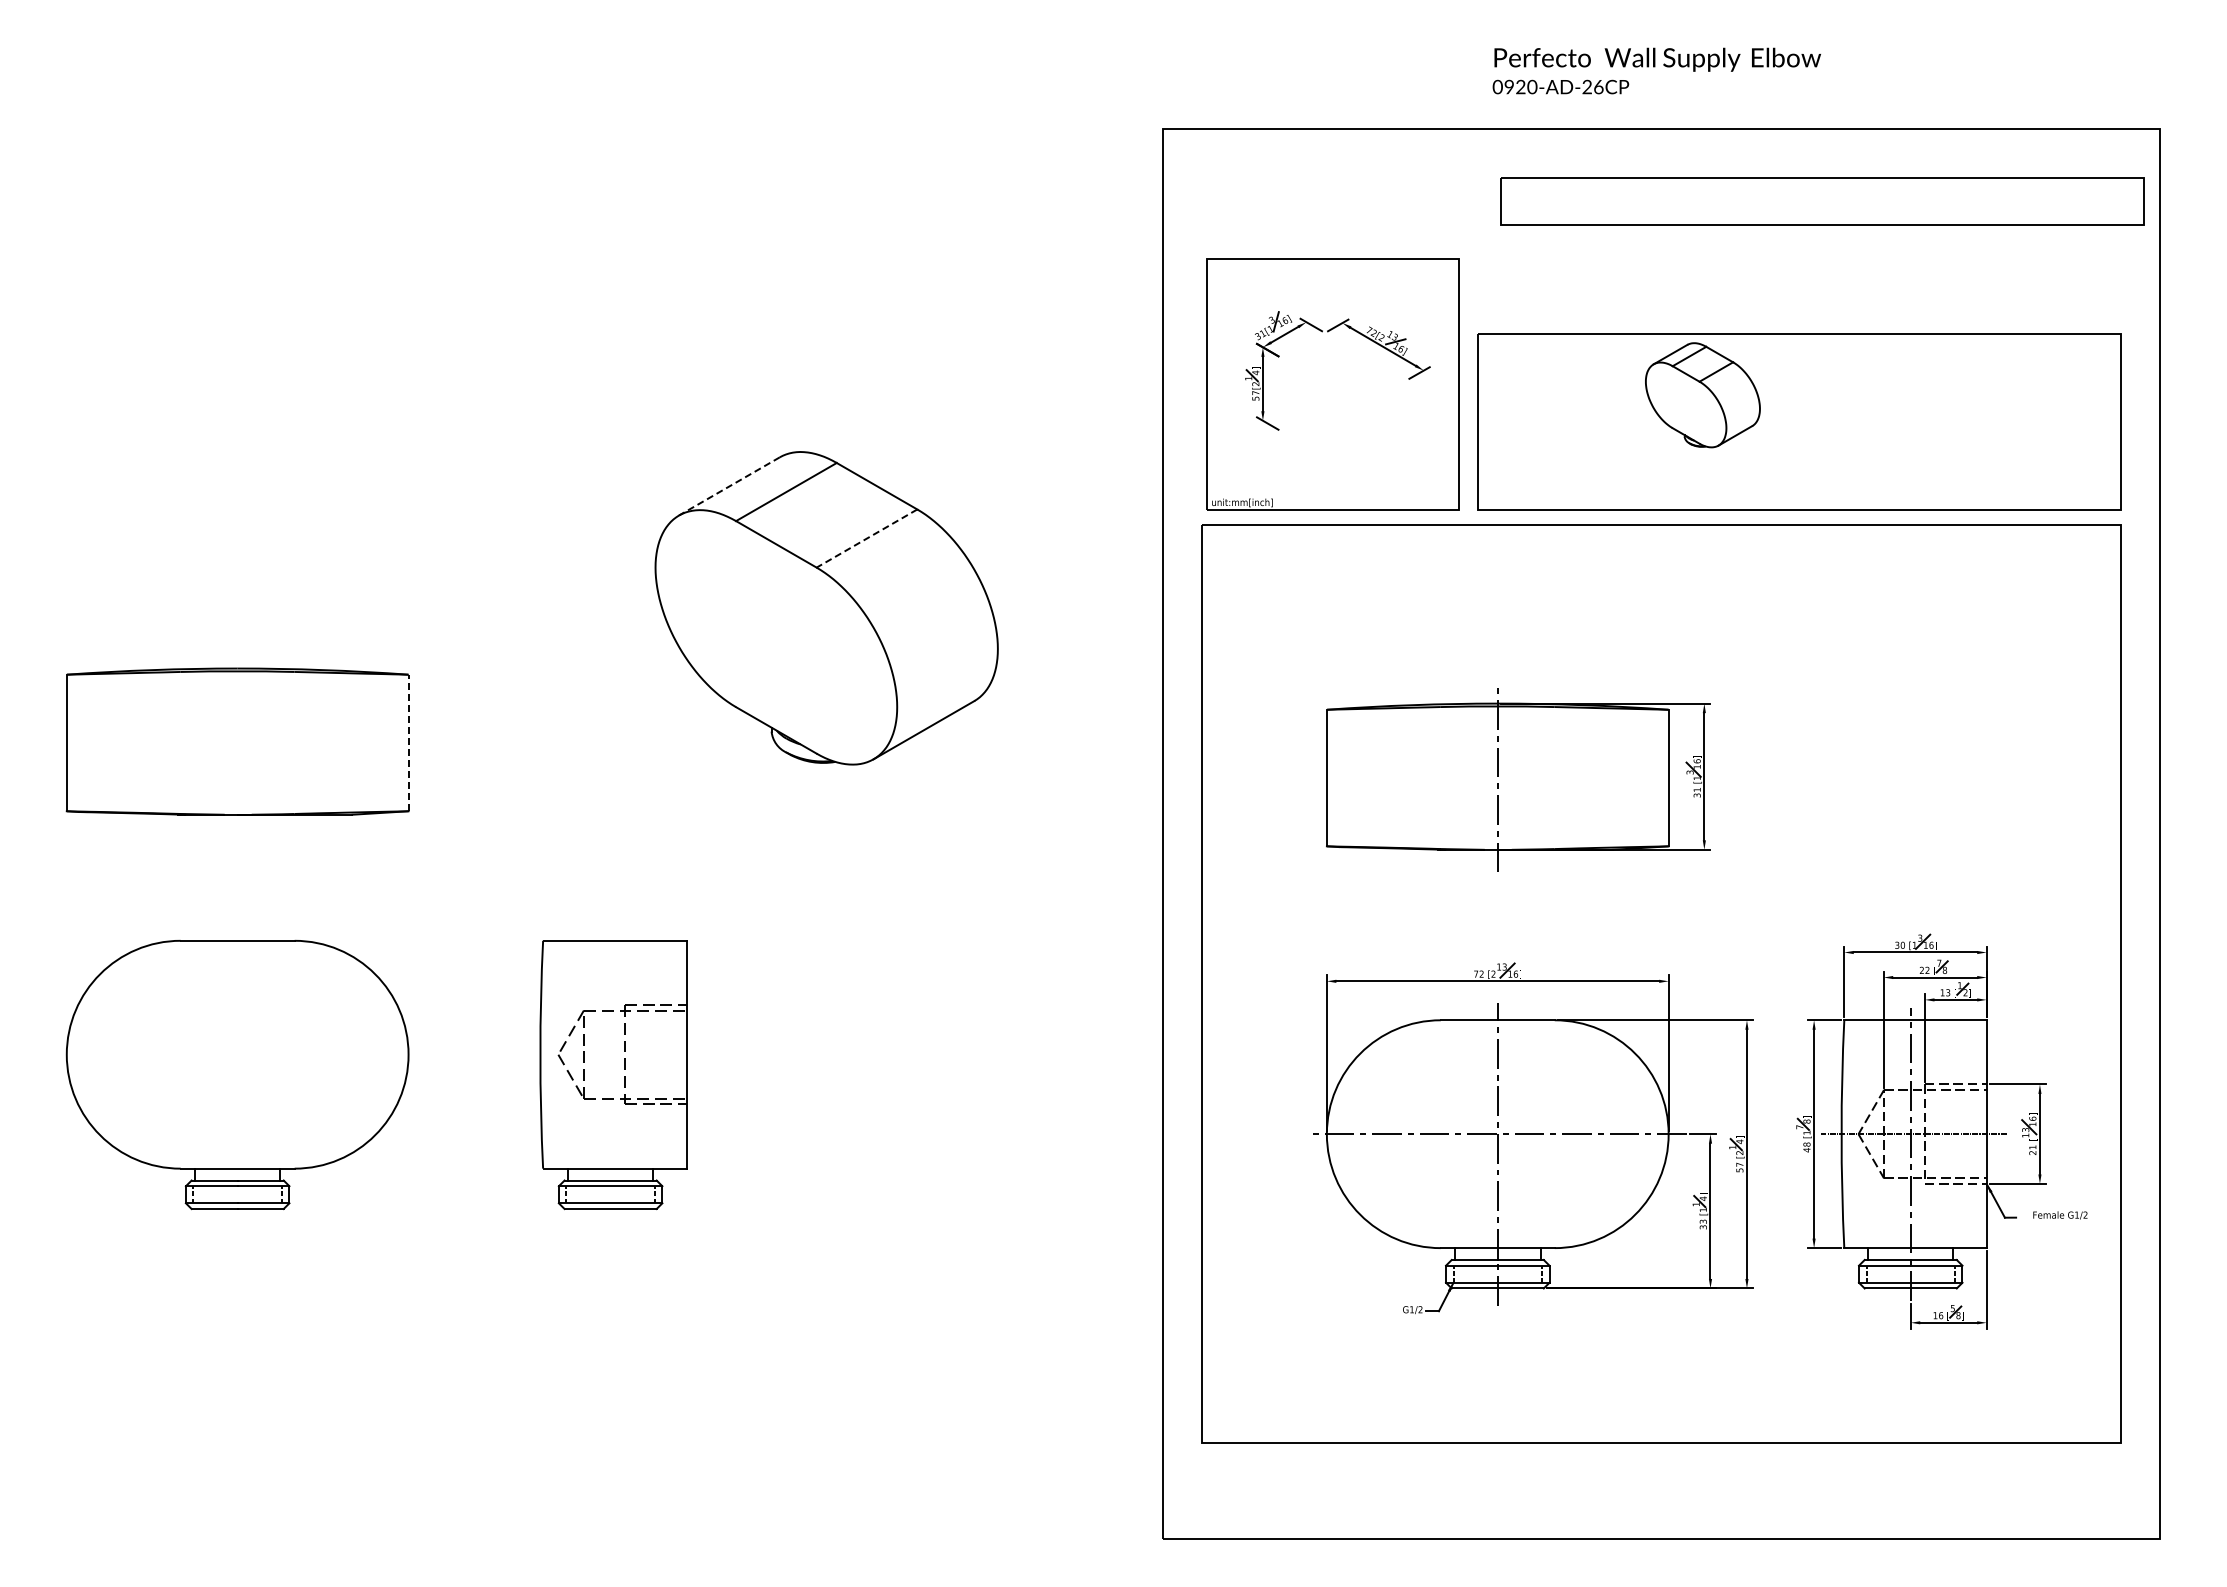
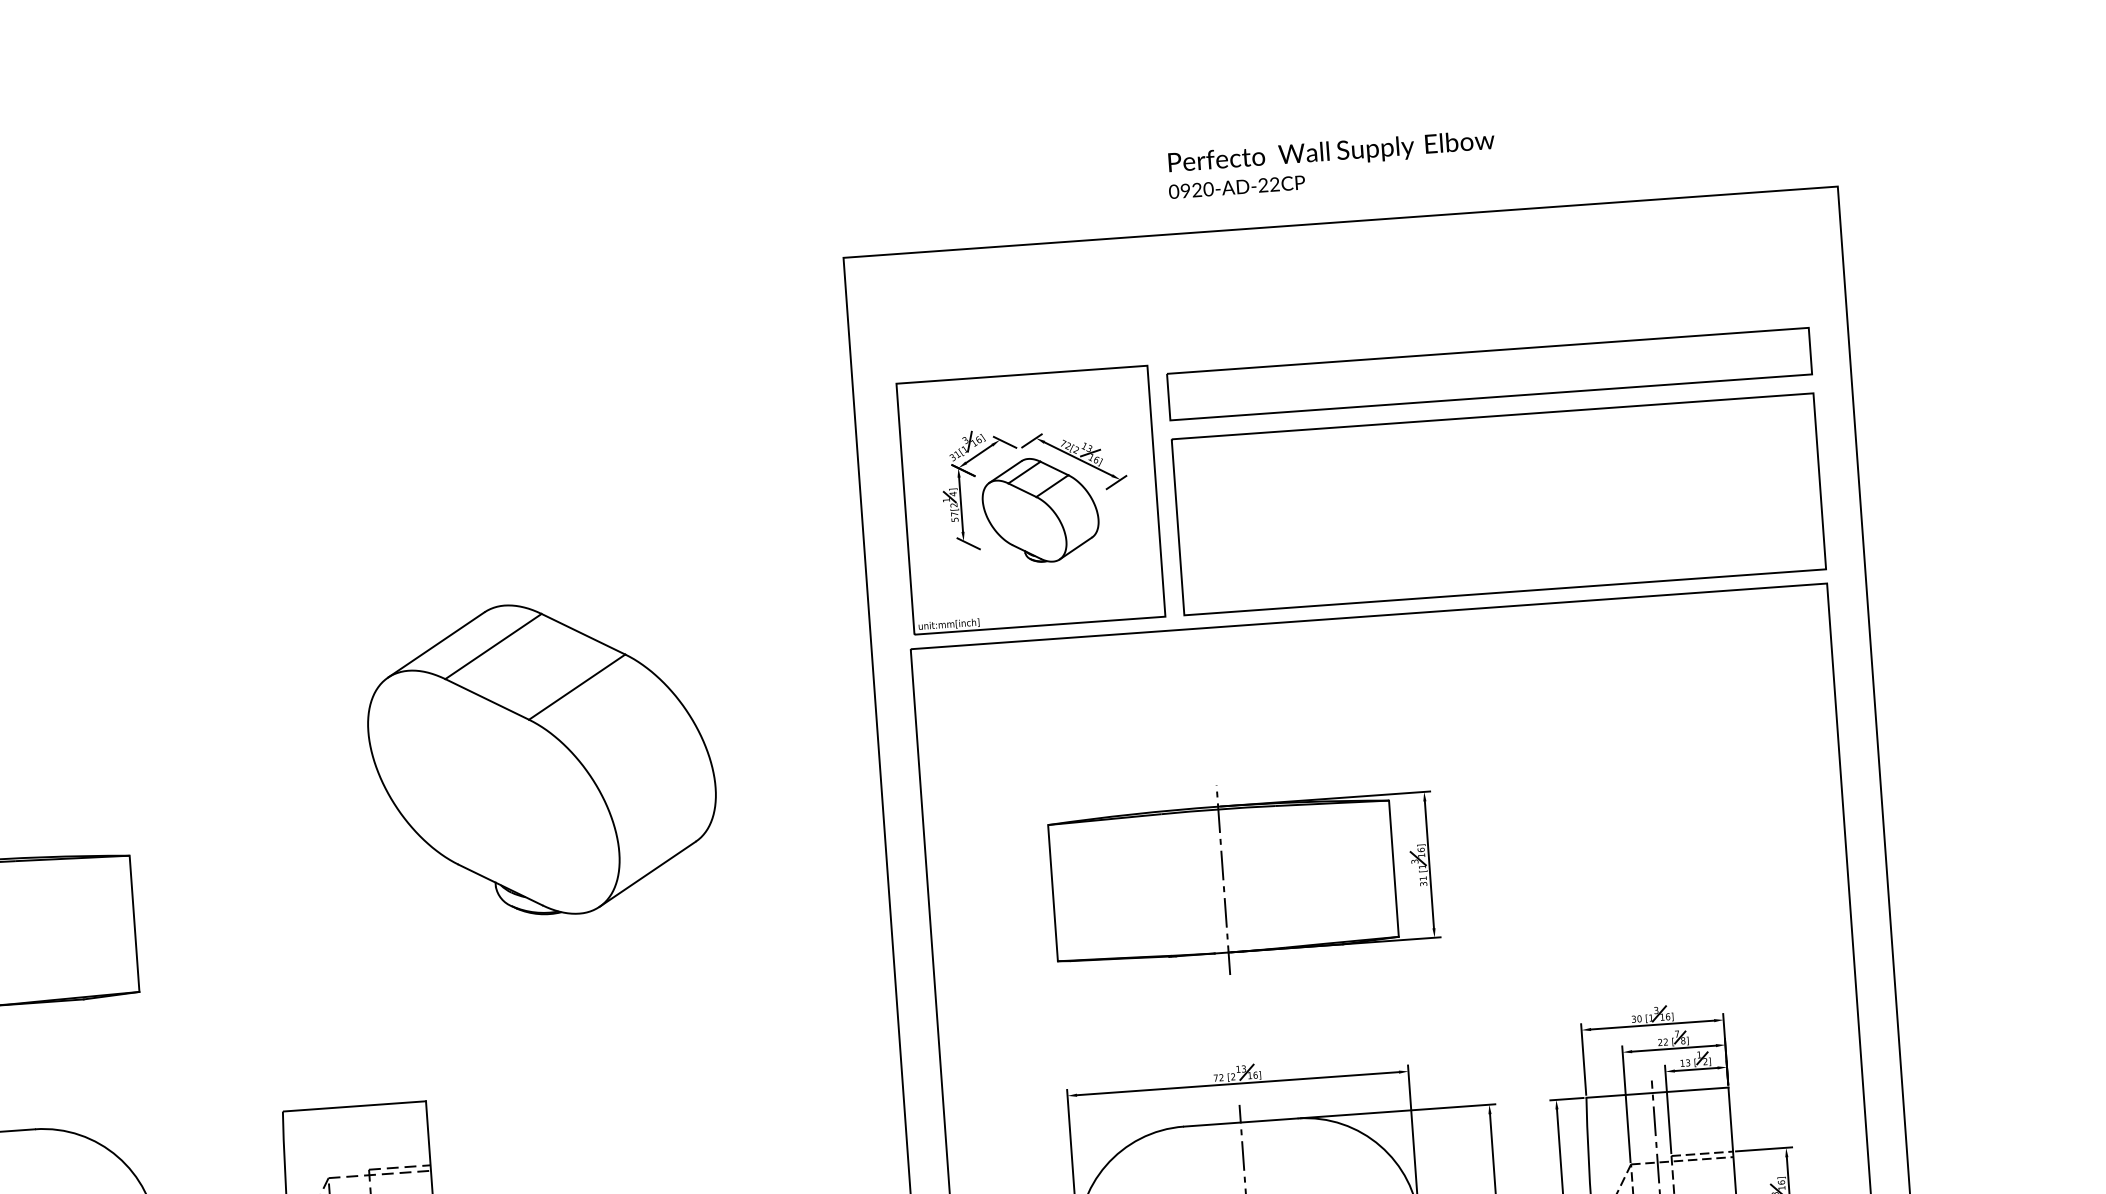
text: (1598, 86) -> (1274, 183), 0920-AD-26CP -> 0920-AD-22CP
part: (1822, 201) -> (1489, 374), moved
part: (1702, 395) -> (1040, 510), moved
line: (729, 486) -> (436, 645), dashed -> solid
line: (866, 538) -> (576, 687), dashed -> solid
line: (408, 742) -> (134, 923), dashed -> solid

